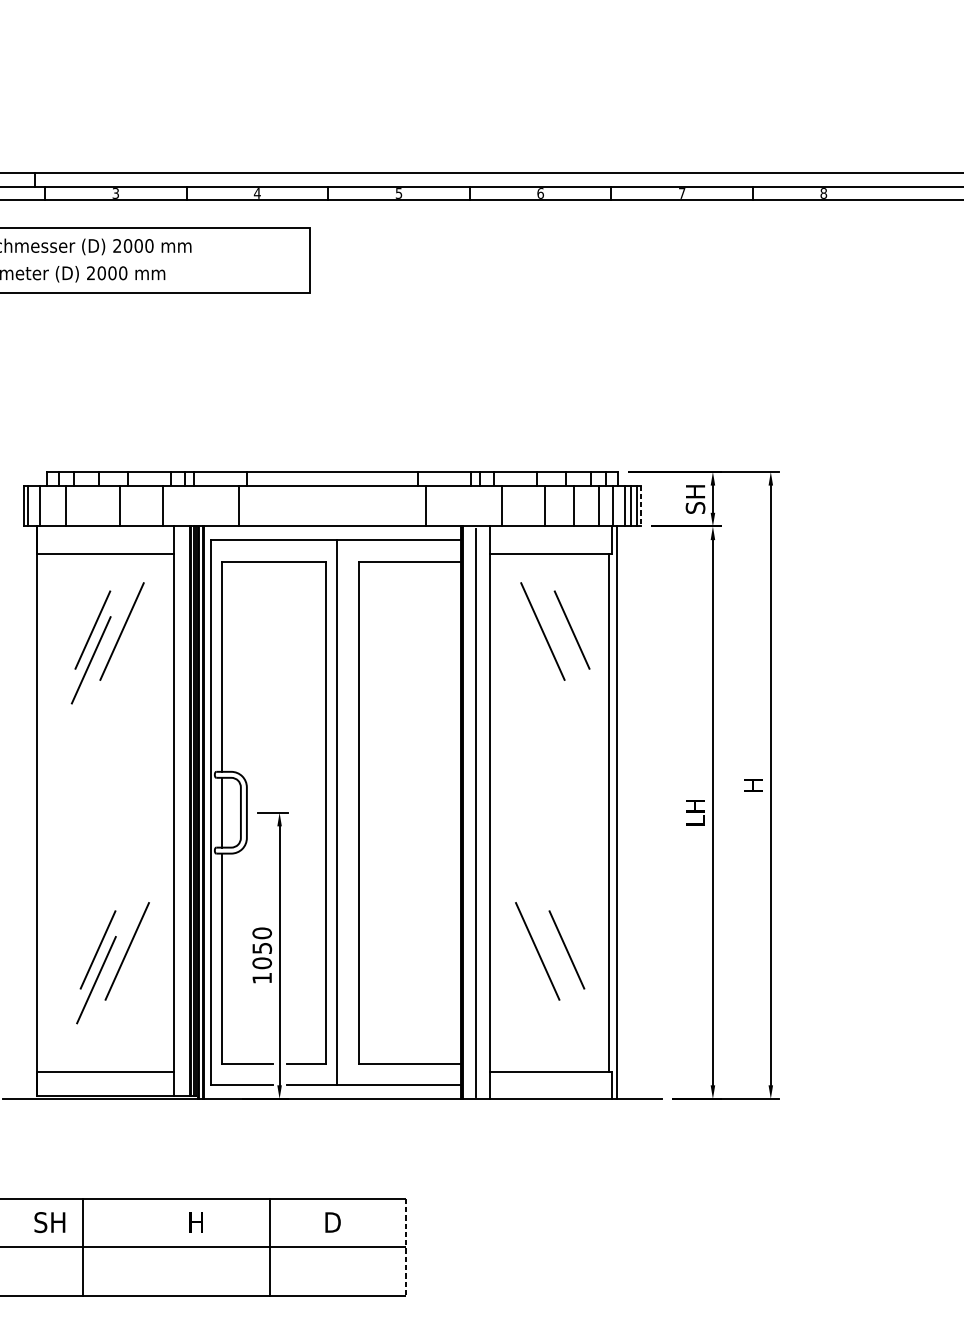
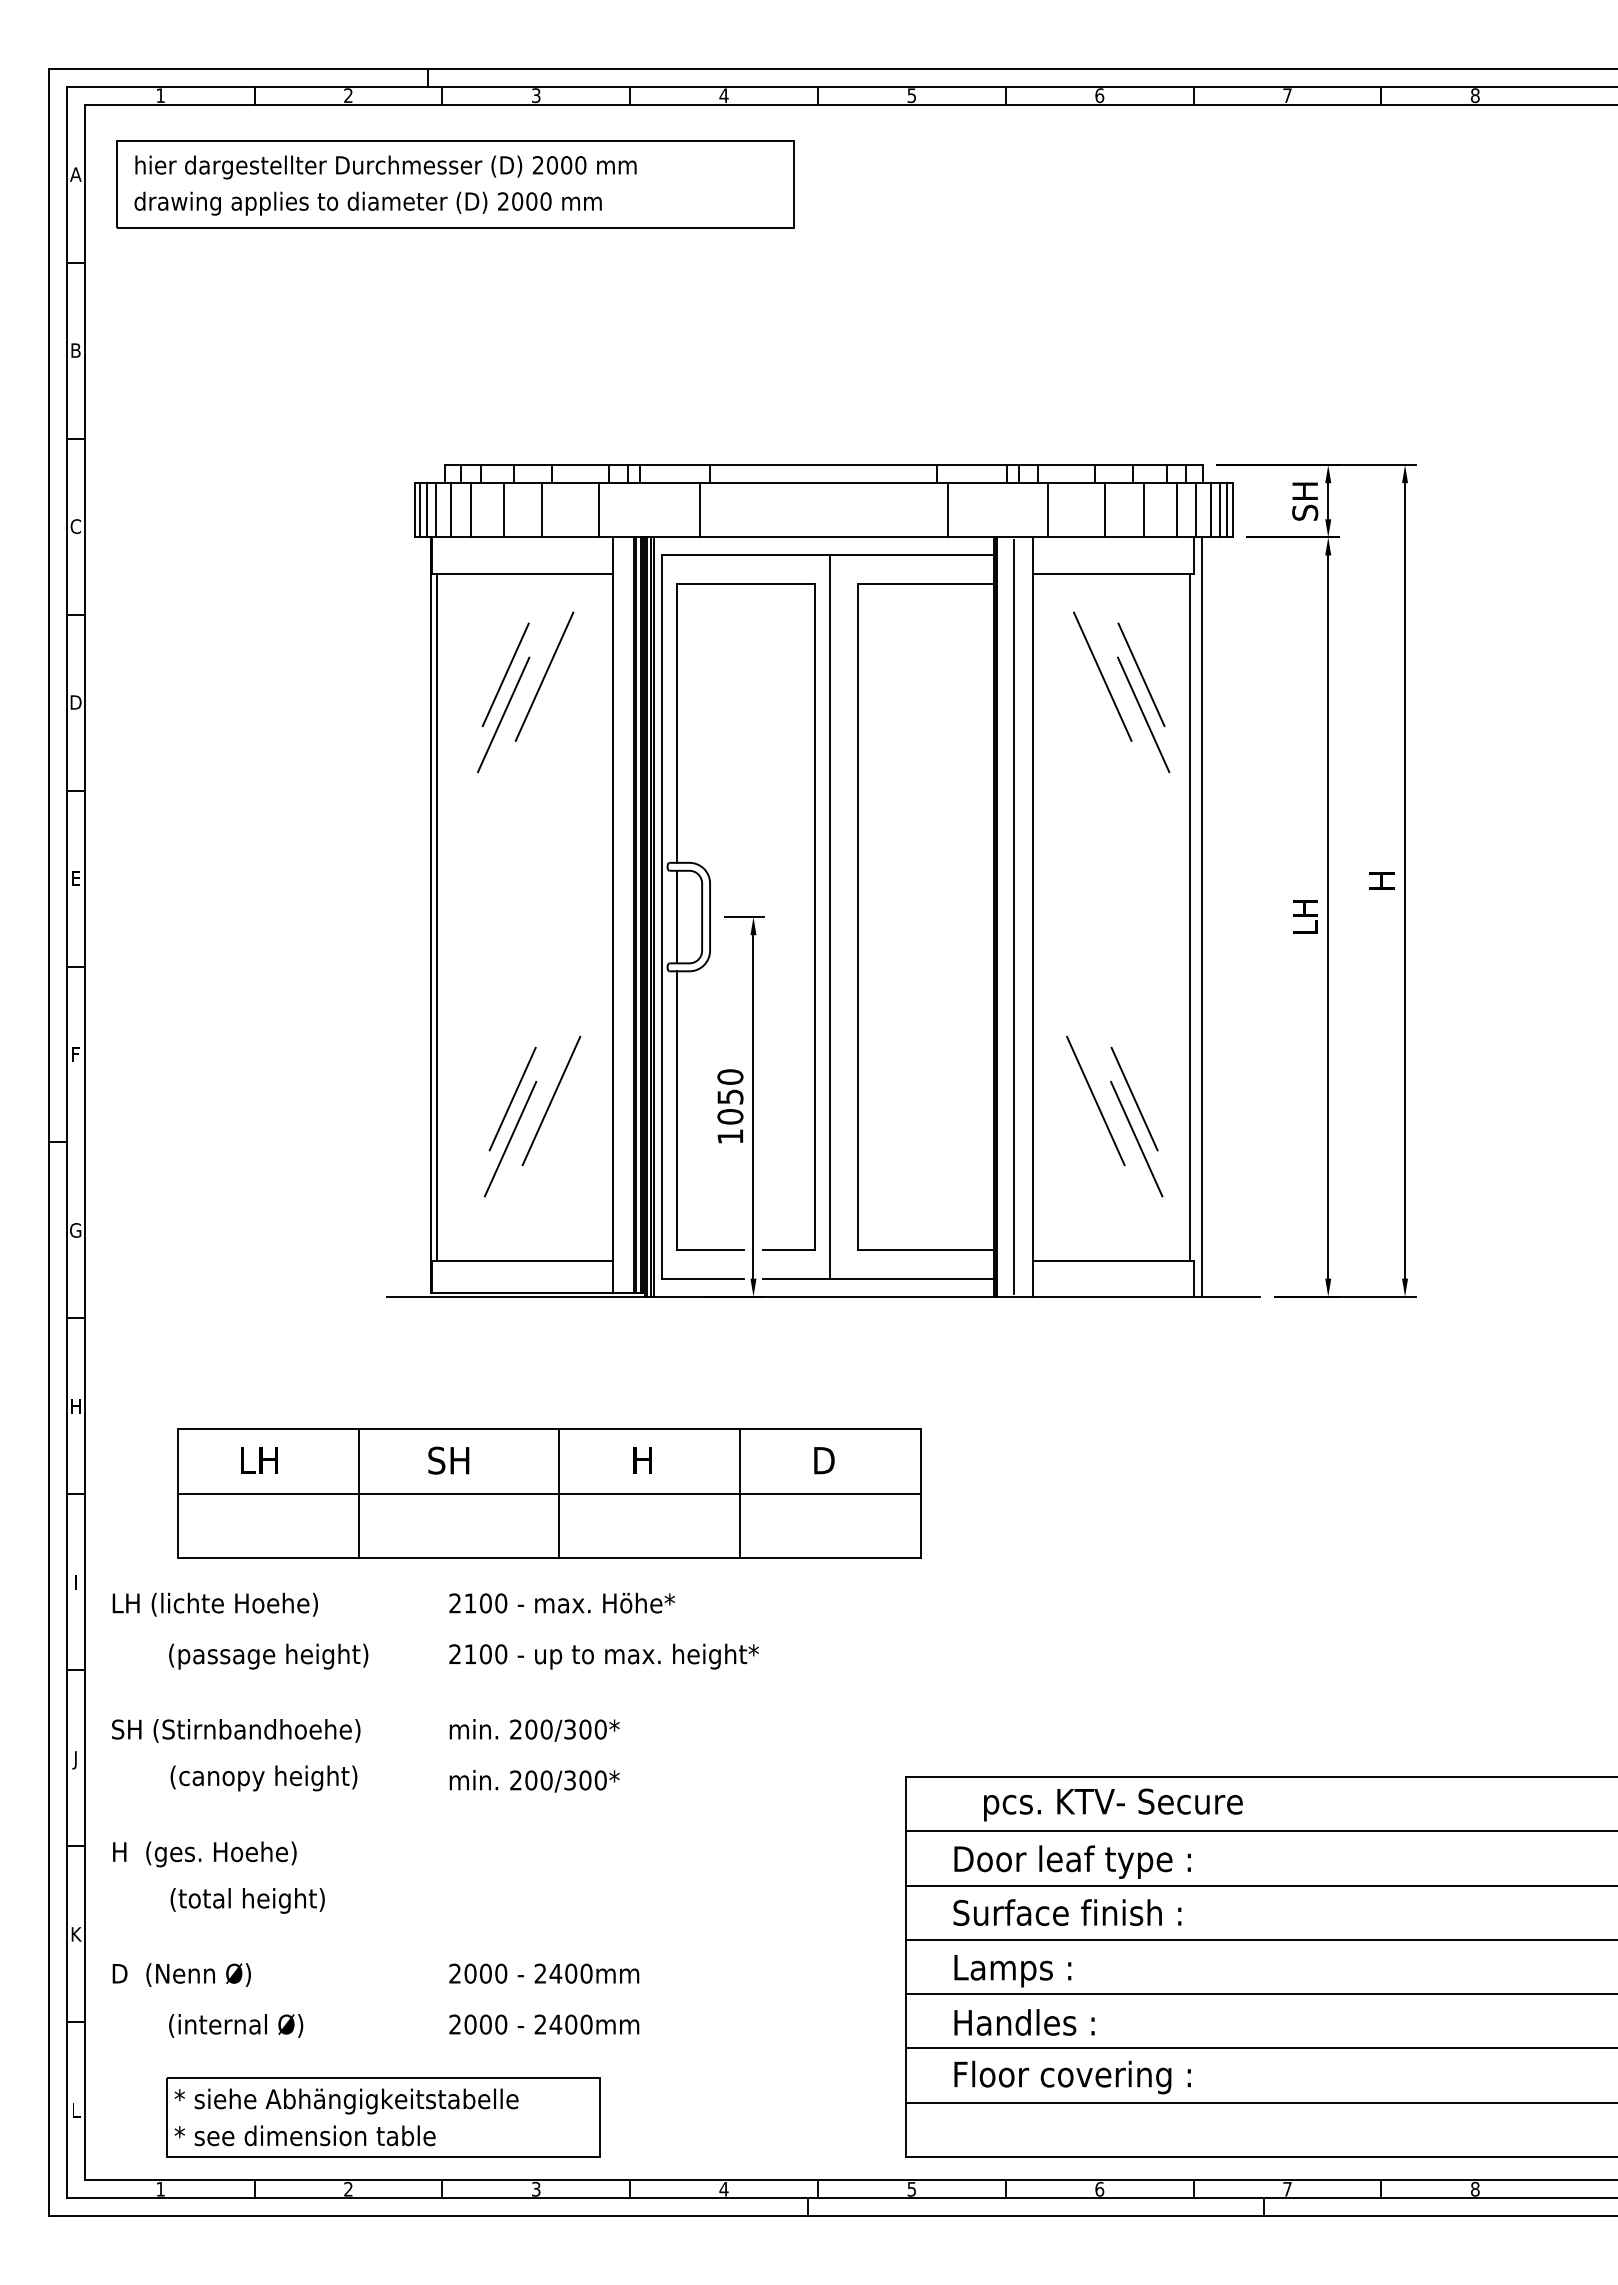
line: (91, 505) -> (503, 509), added
line: (33, 506) -> (427, 510), added
line: (51, 506) -> (451, 510), added
line: (640, 506) -> (1232, 510), dashed -> solid
line: (573, 660) -> (1143, 714), added
line: (40, 812) -> (436, 916), added
line: (568, 979) -> (1136, 1138), added
line: (82, 1247) -> (559, 1493), moved
line: (405, 1247) -> (920, 1493), dashed -> solid

